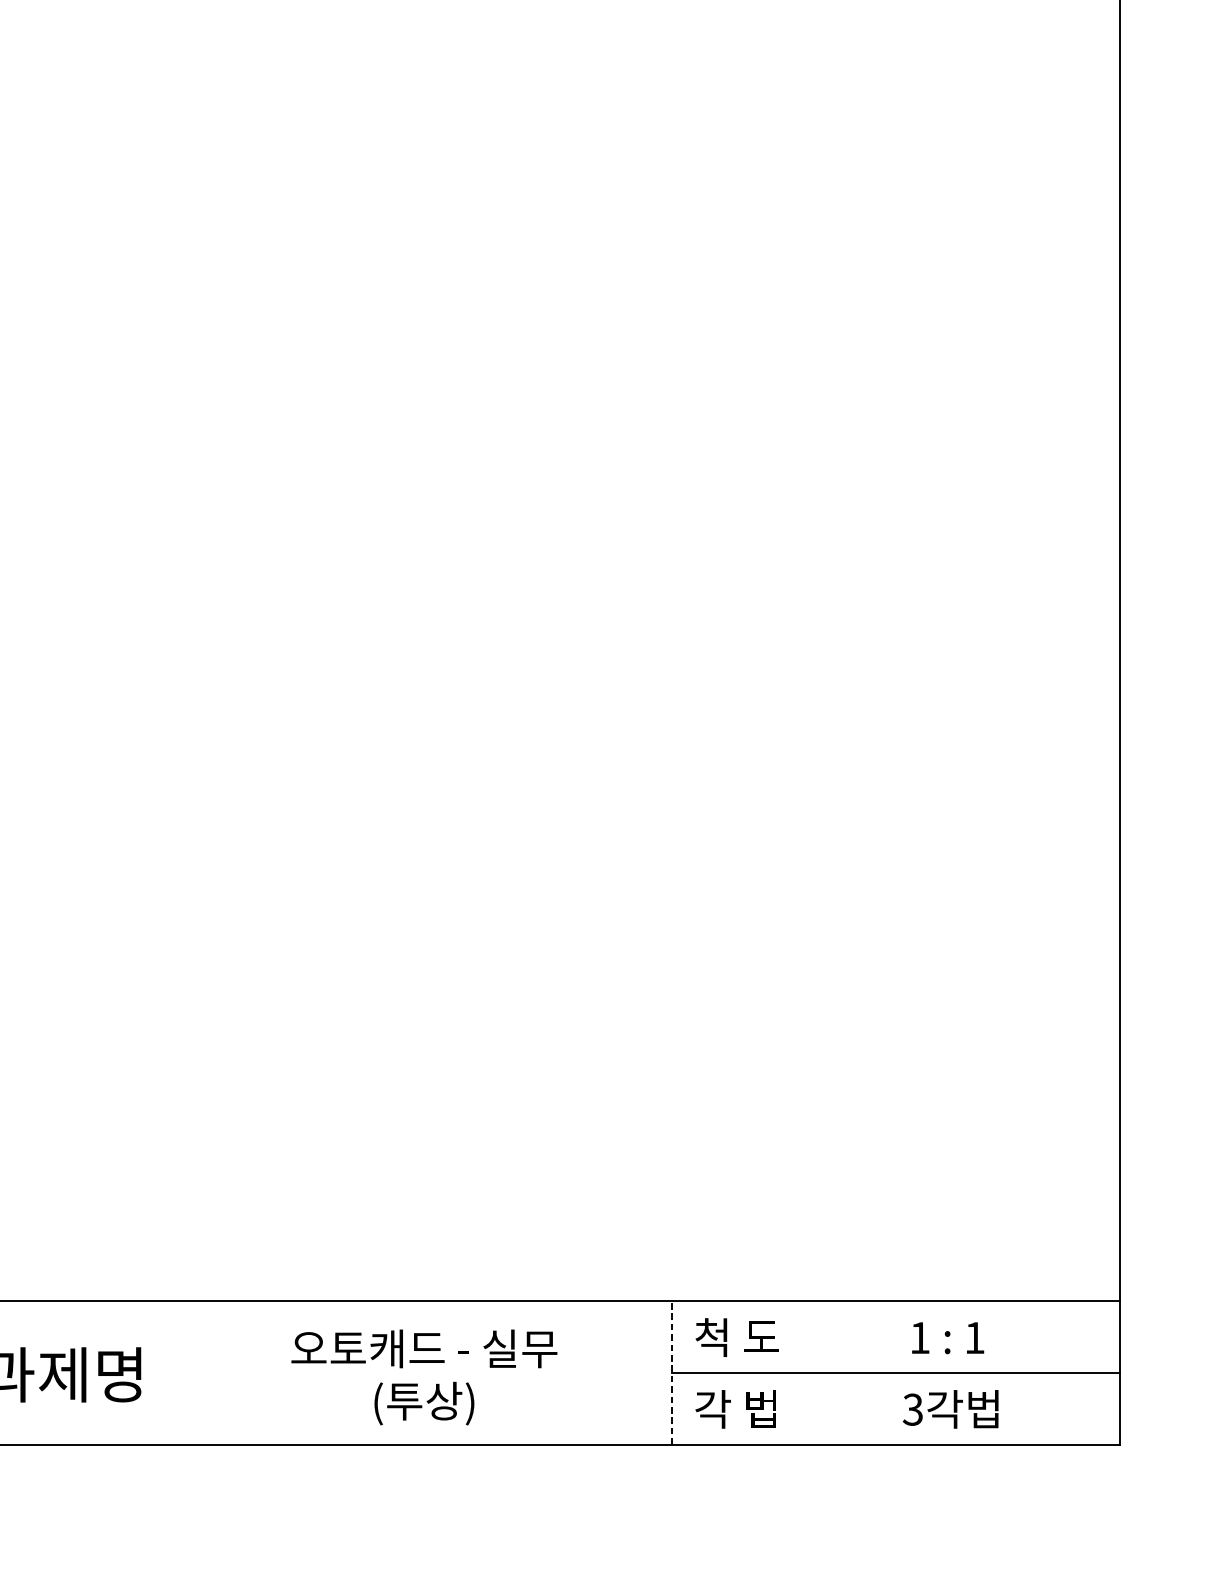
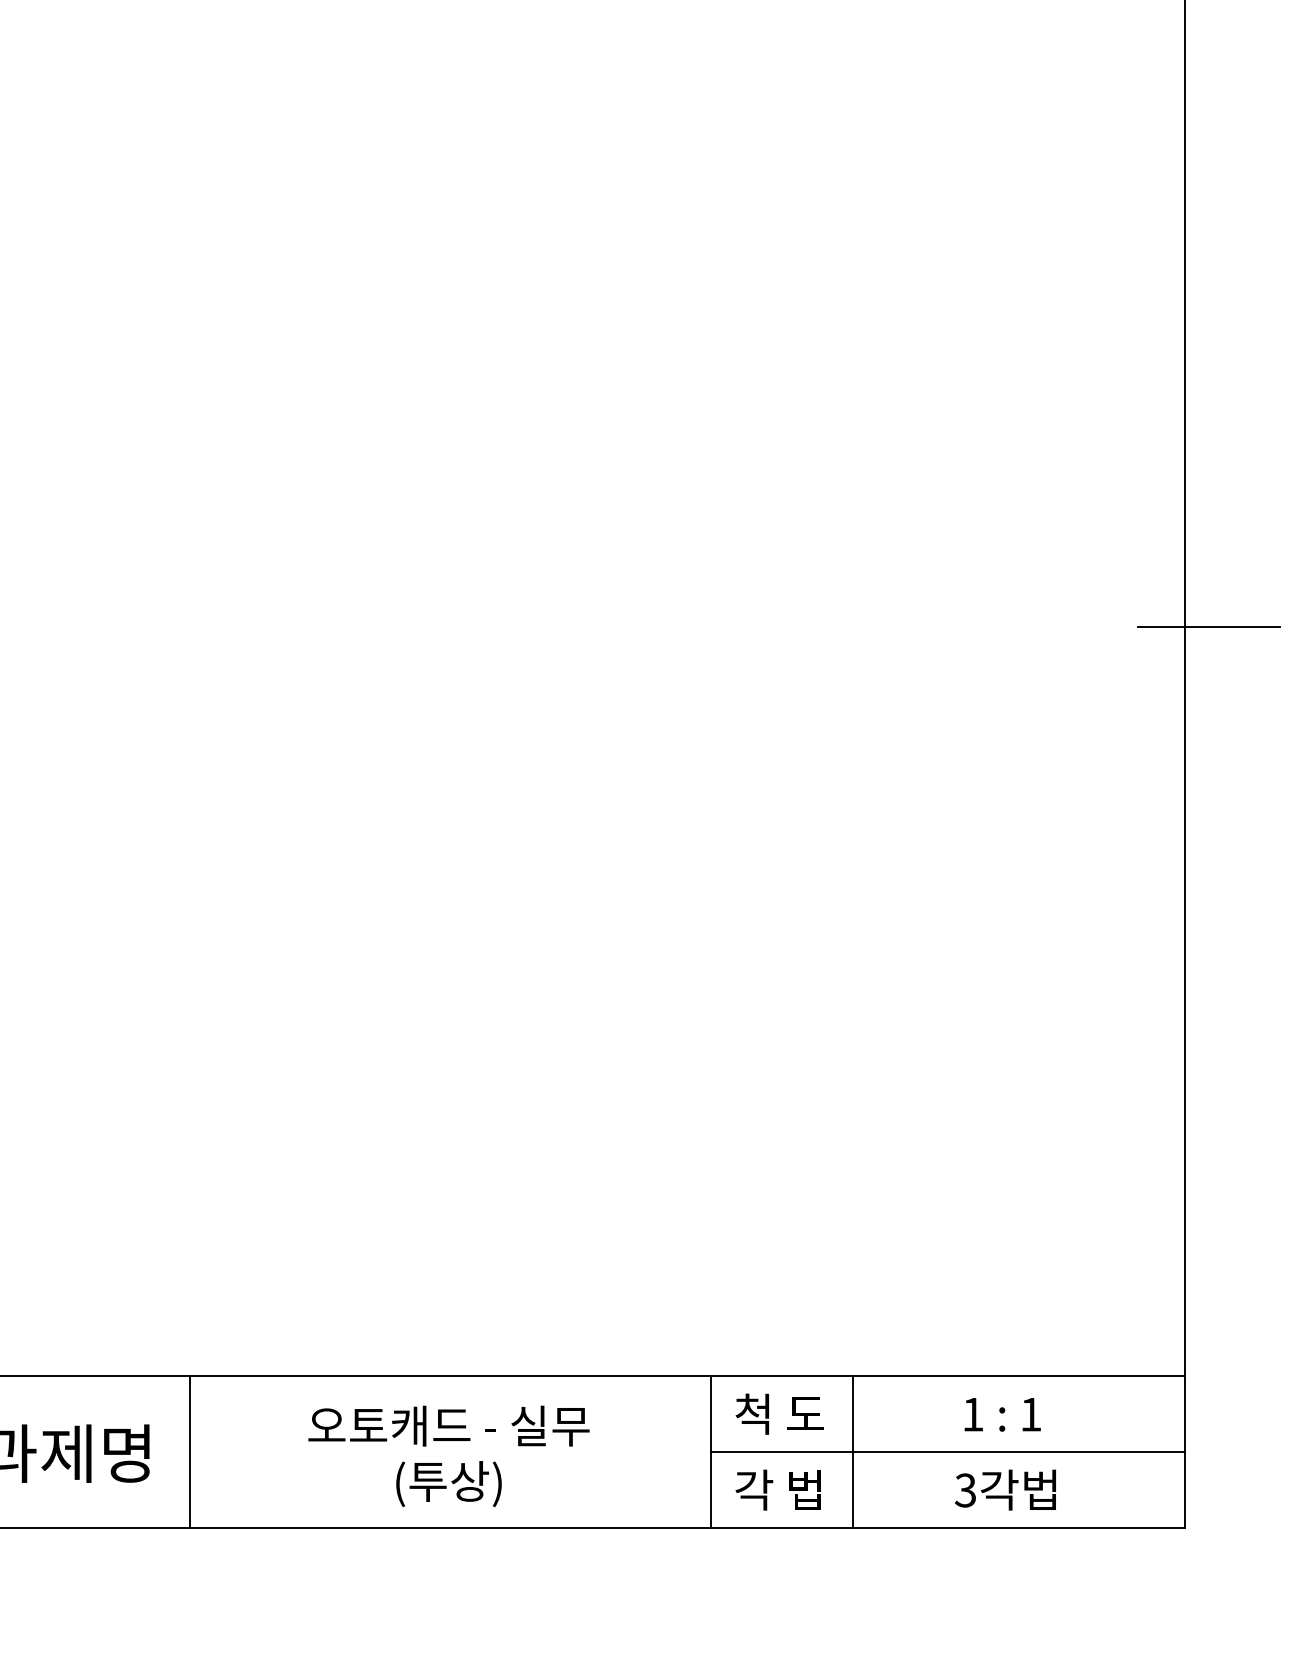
line: (1142, 593) -> (1208, 627), added
line: (179, 1372) -> (189, 1451), added
line: (671, 1372) -> (710, 1451), dashed -> solid
line: (806, 1372) -> (853, 1451), added

